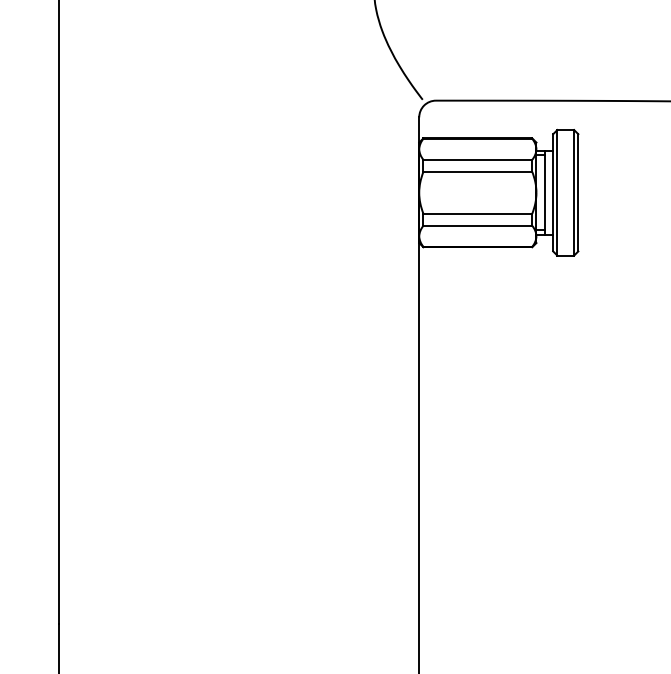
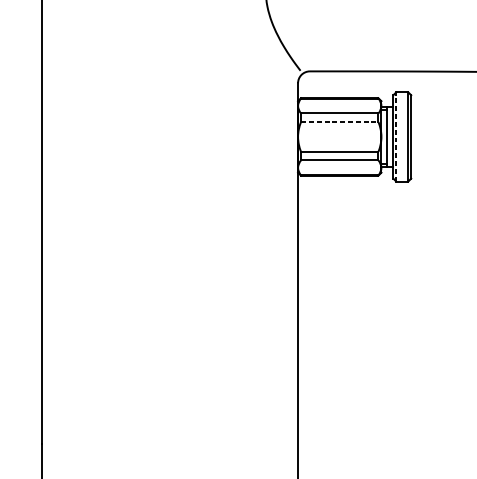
line: (478, 171) -> (340, 121), solid -> dashed
line: (557, 192) -> (396, 136), solid -> dashed

